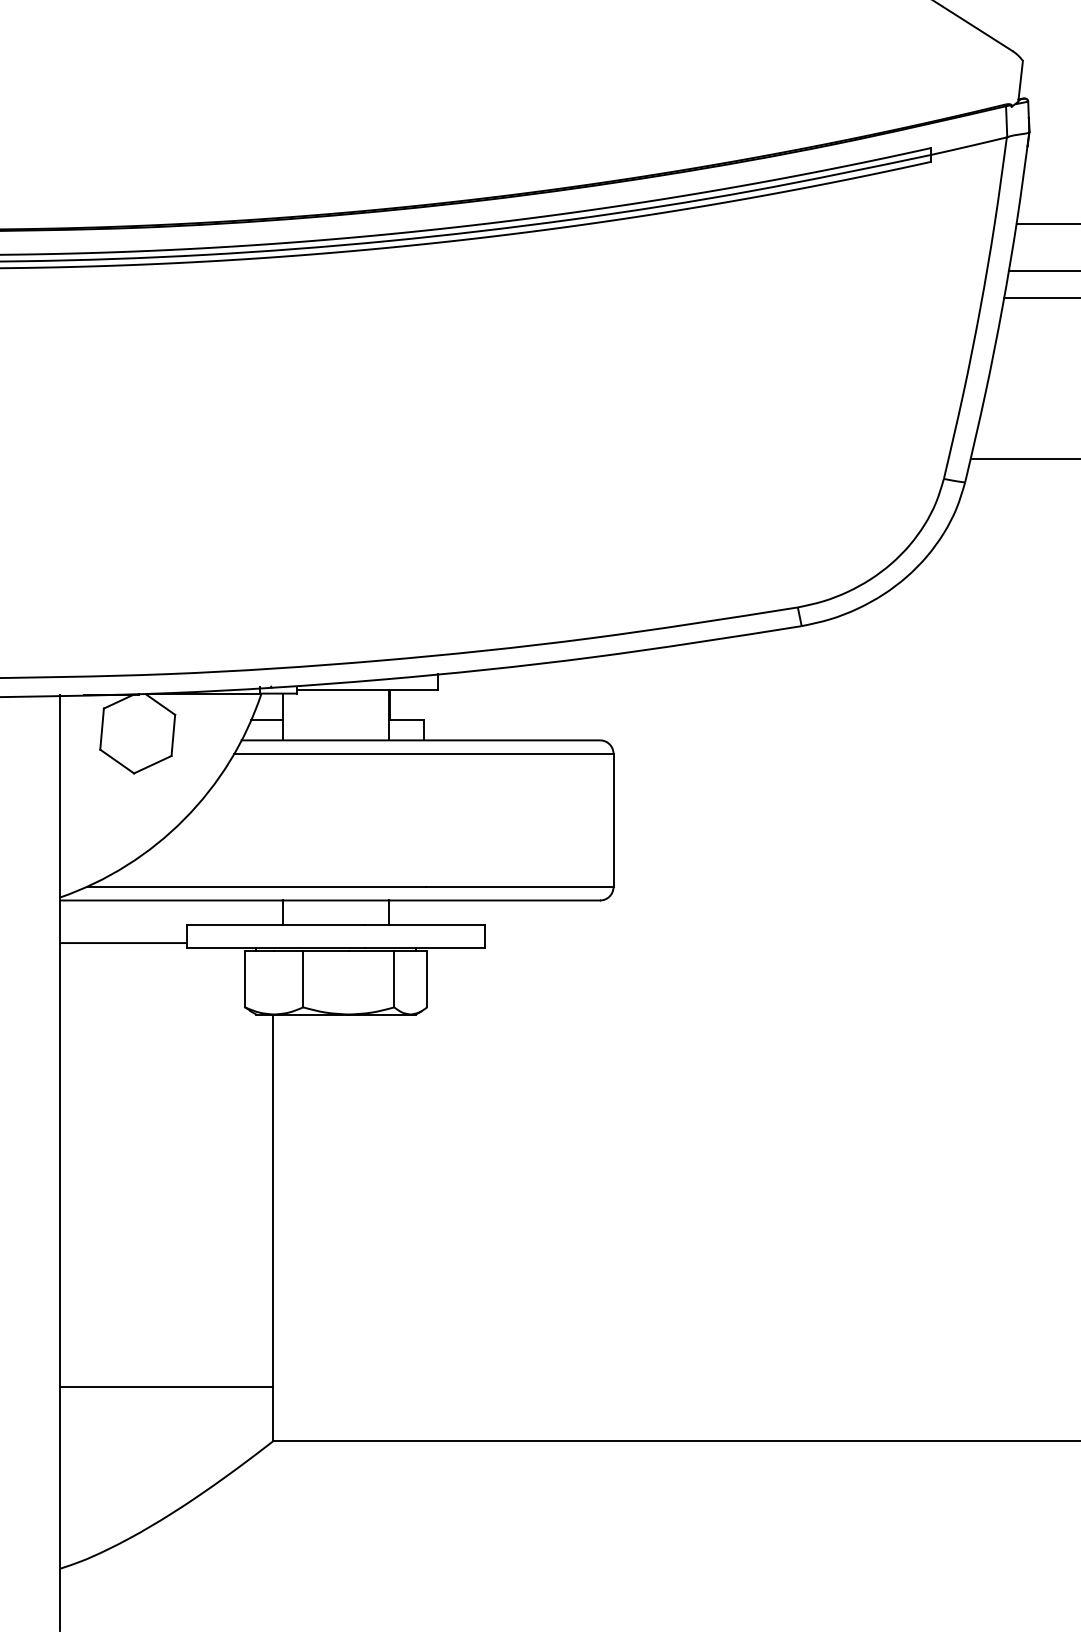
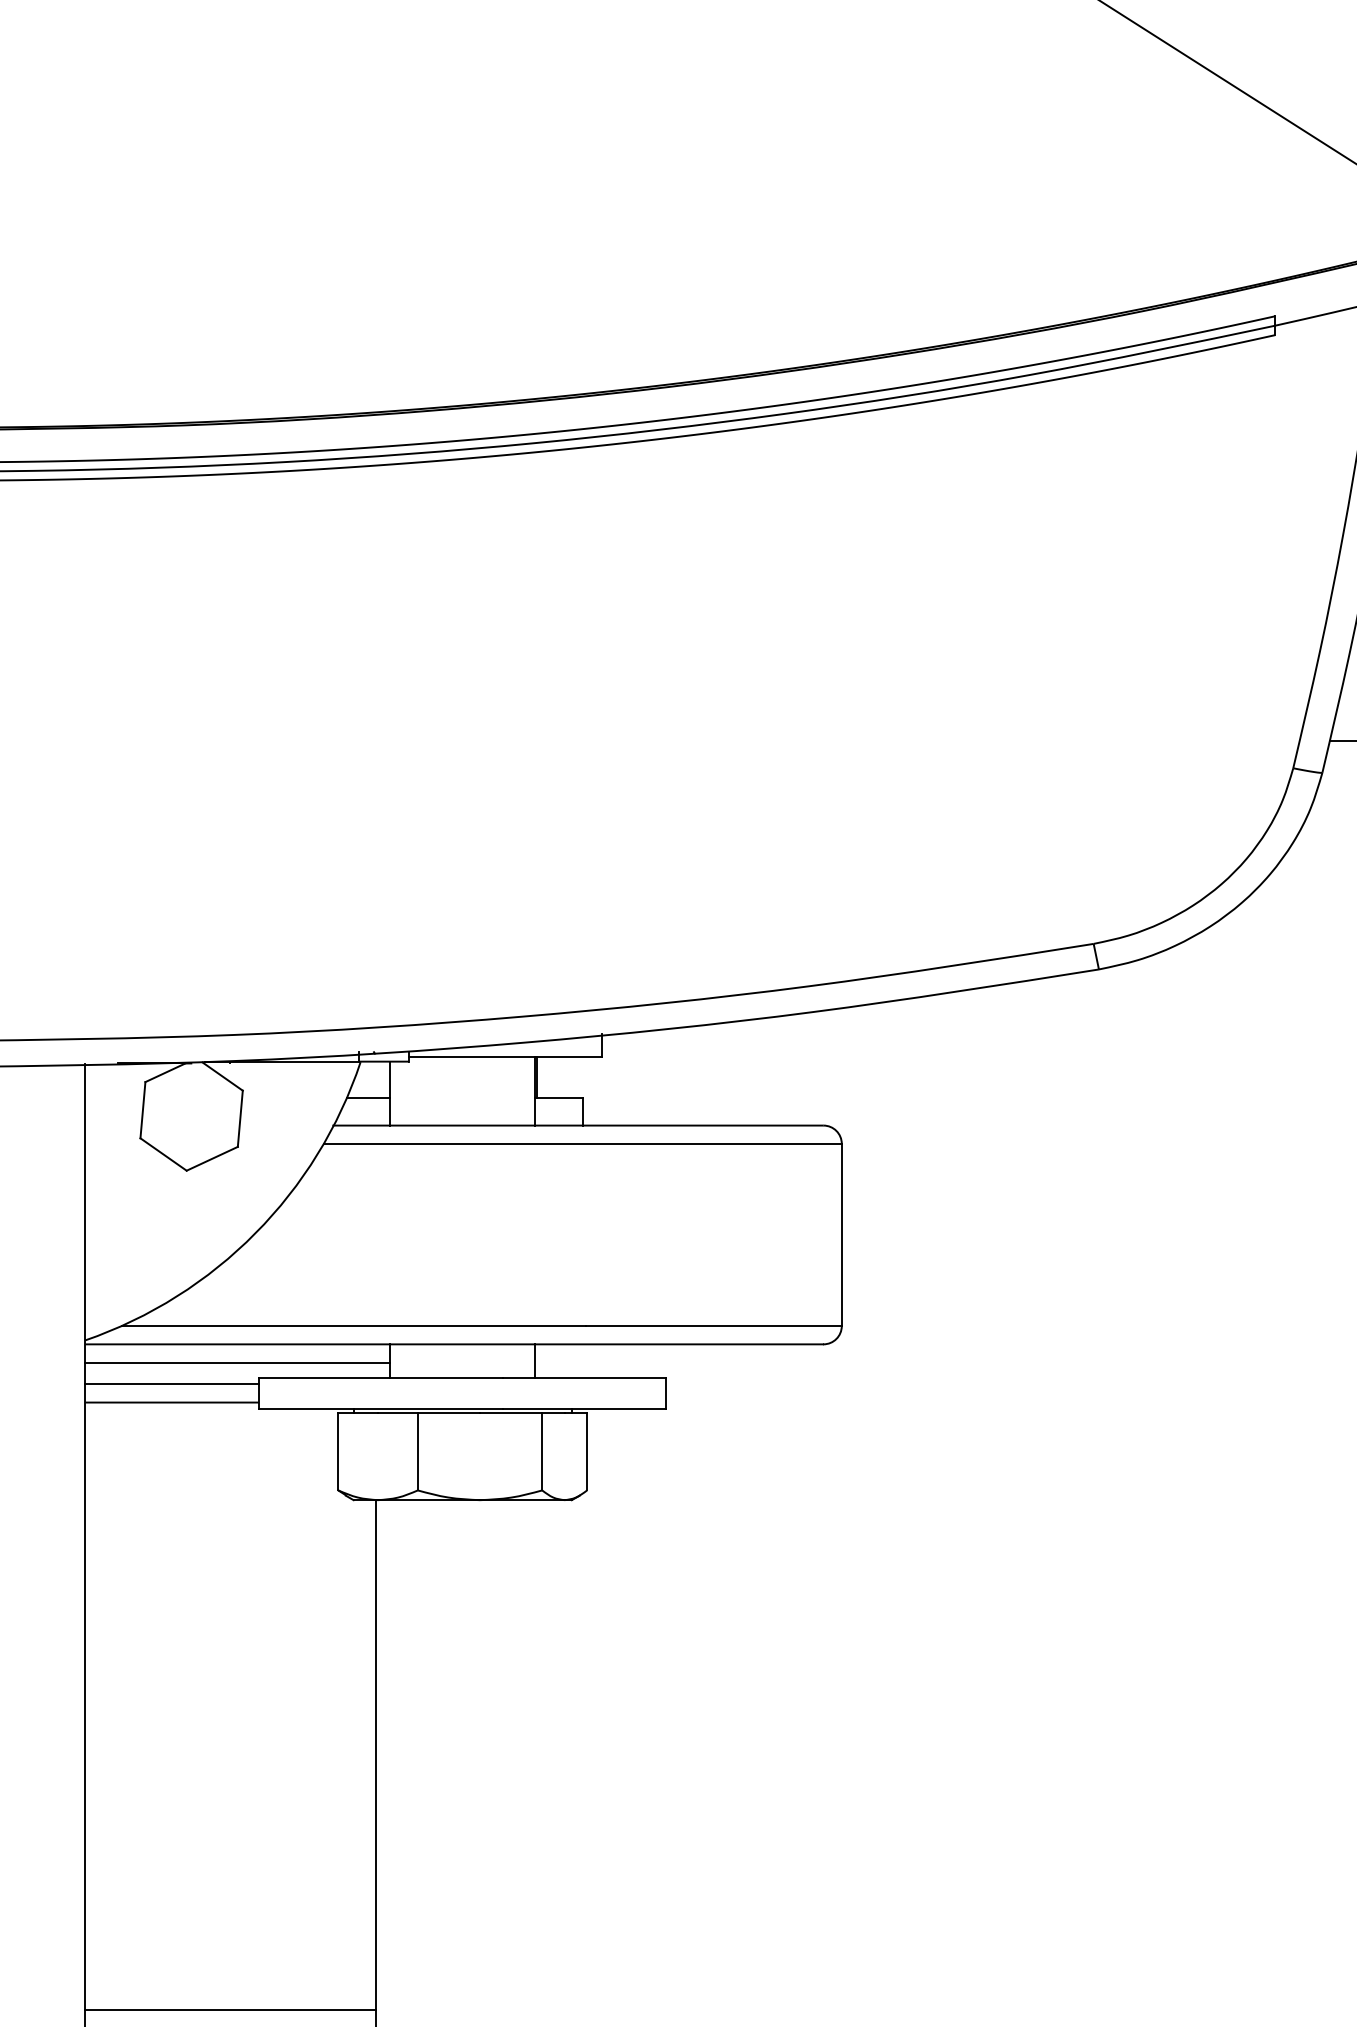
line: (170, 913) -> (236, 1362), added
line: (123, 929) -> (172, 1383), added

